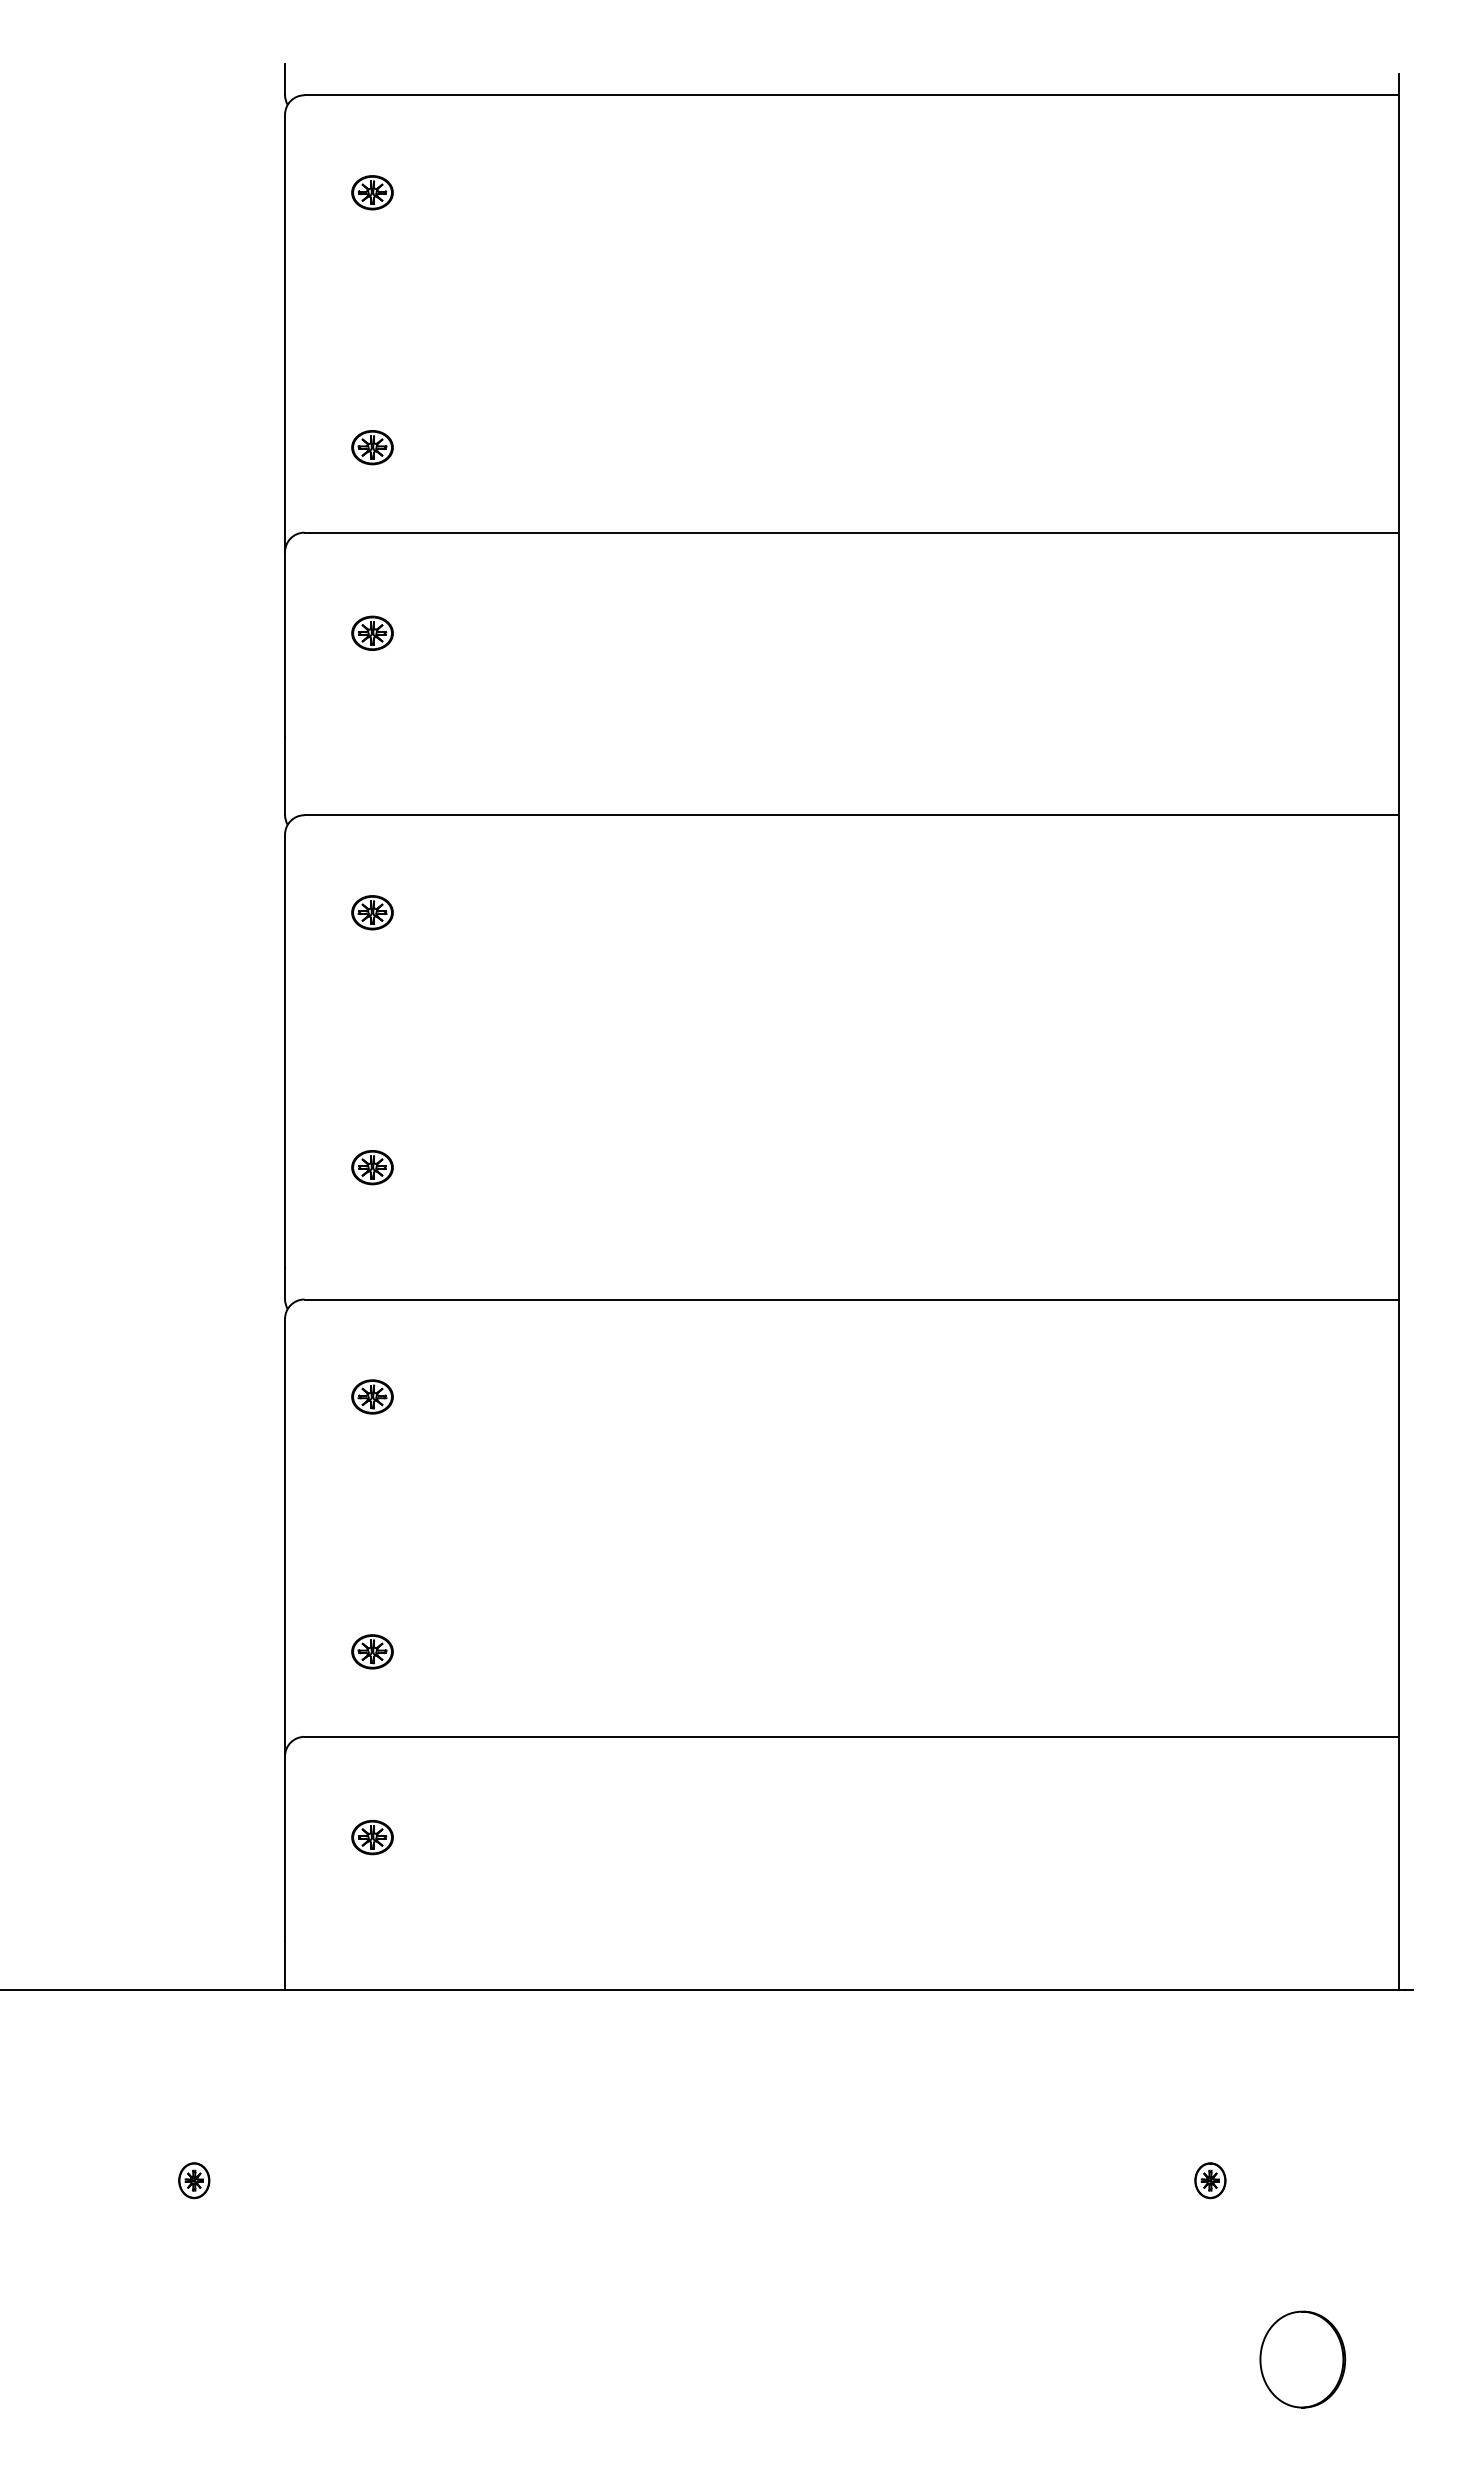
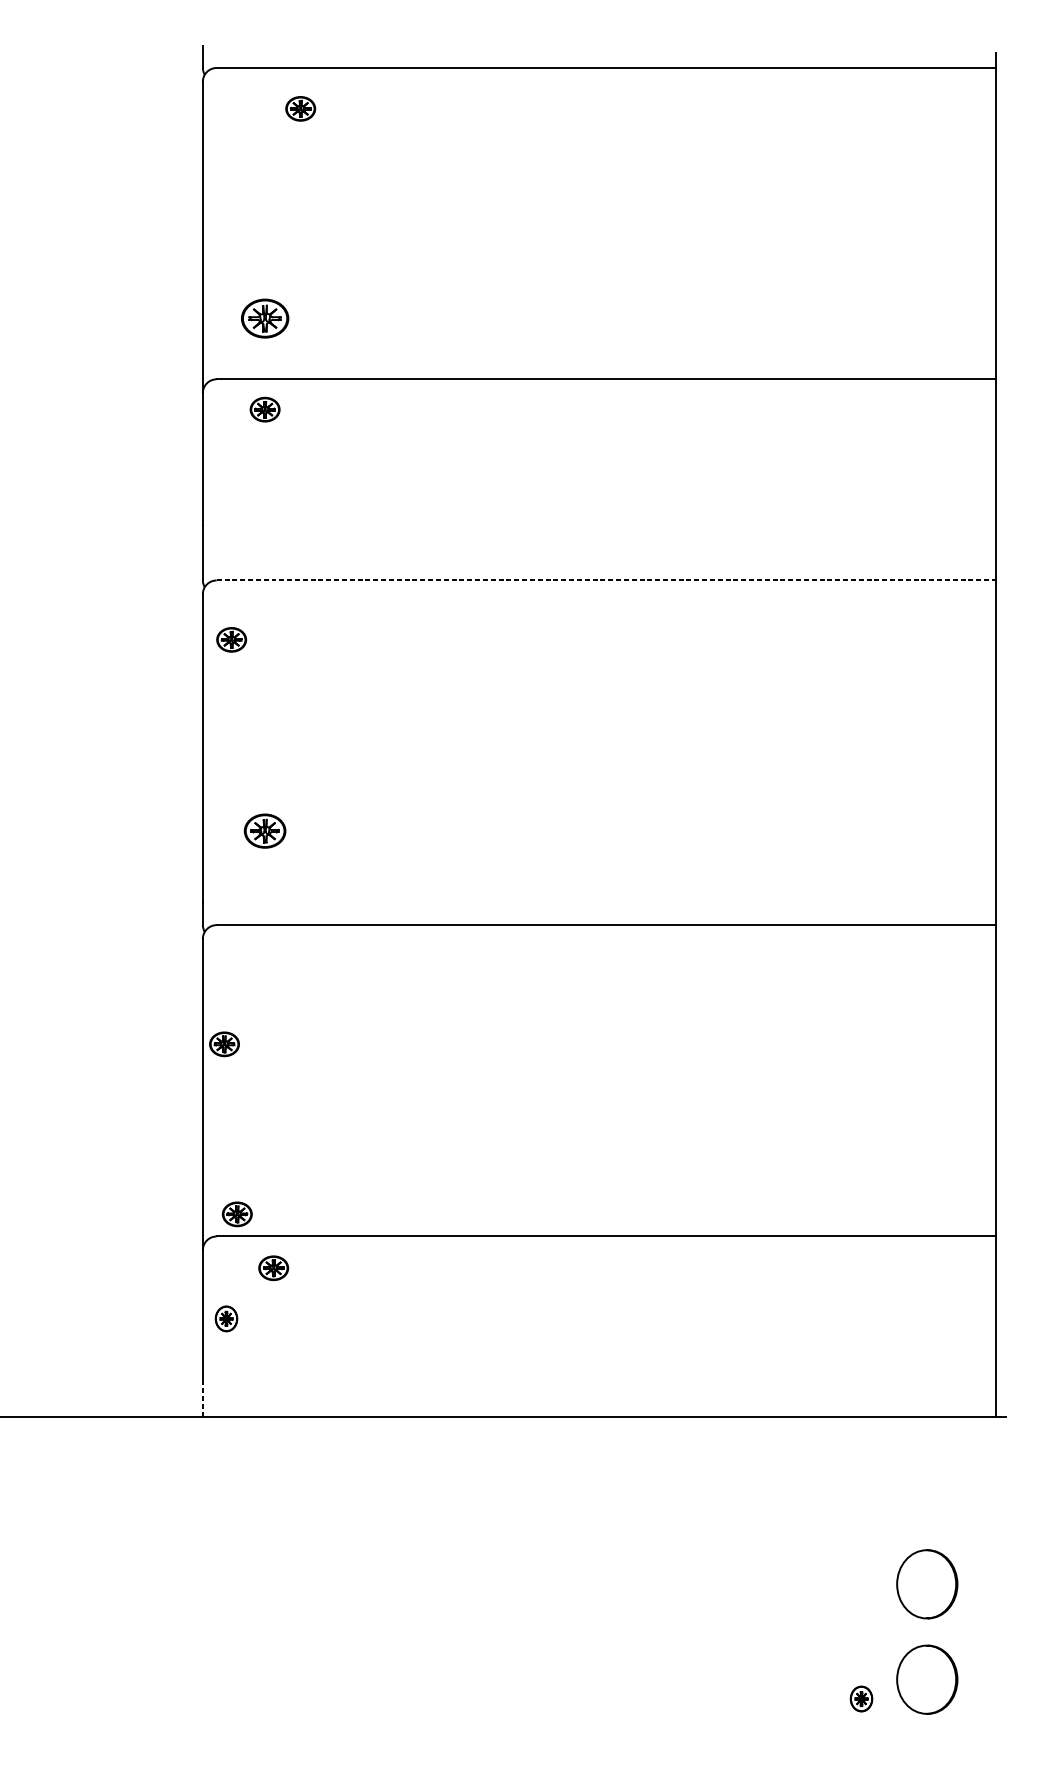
part: (372, 192) -> (300, 108), moved
part: (372, 447) -> (265, 318), size x1.6
part: (372, 632) -> (265, 409), moved
line: (852, 815) -> (606, 580), solid -> dashed
part: (372, 912) -> (231, 639), moved
part: (372, 1167) -> (265, 831), size x1.4
part: (372, 1396) -> (224, 1044), moved
part: (372, 1651) -> (237, 1214), moved
part: (372, 1837) -> (273, 1268), moved
line: (285, 1965) -> (203, 1399), solid -> dashed
part: (194, 2180) -> (226, 1318), moved
part: (1210, 2180) -> (861, 1698), moved
part: (1302, 2225) -> (927, 1584), added

